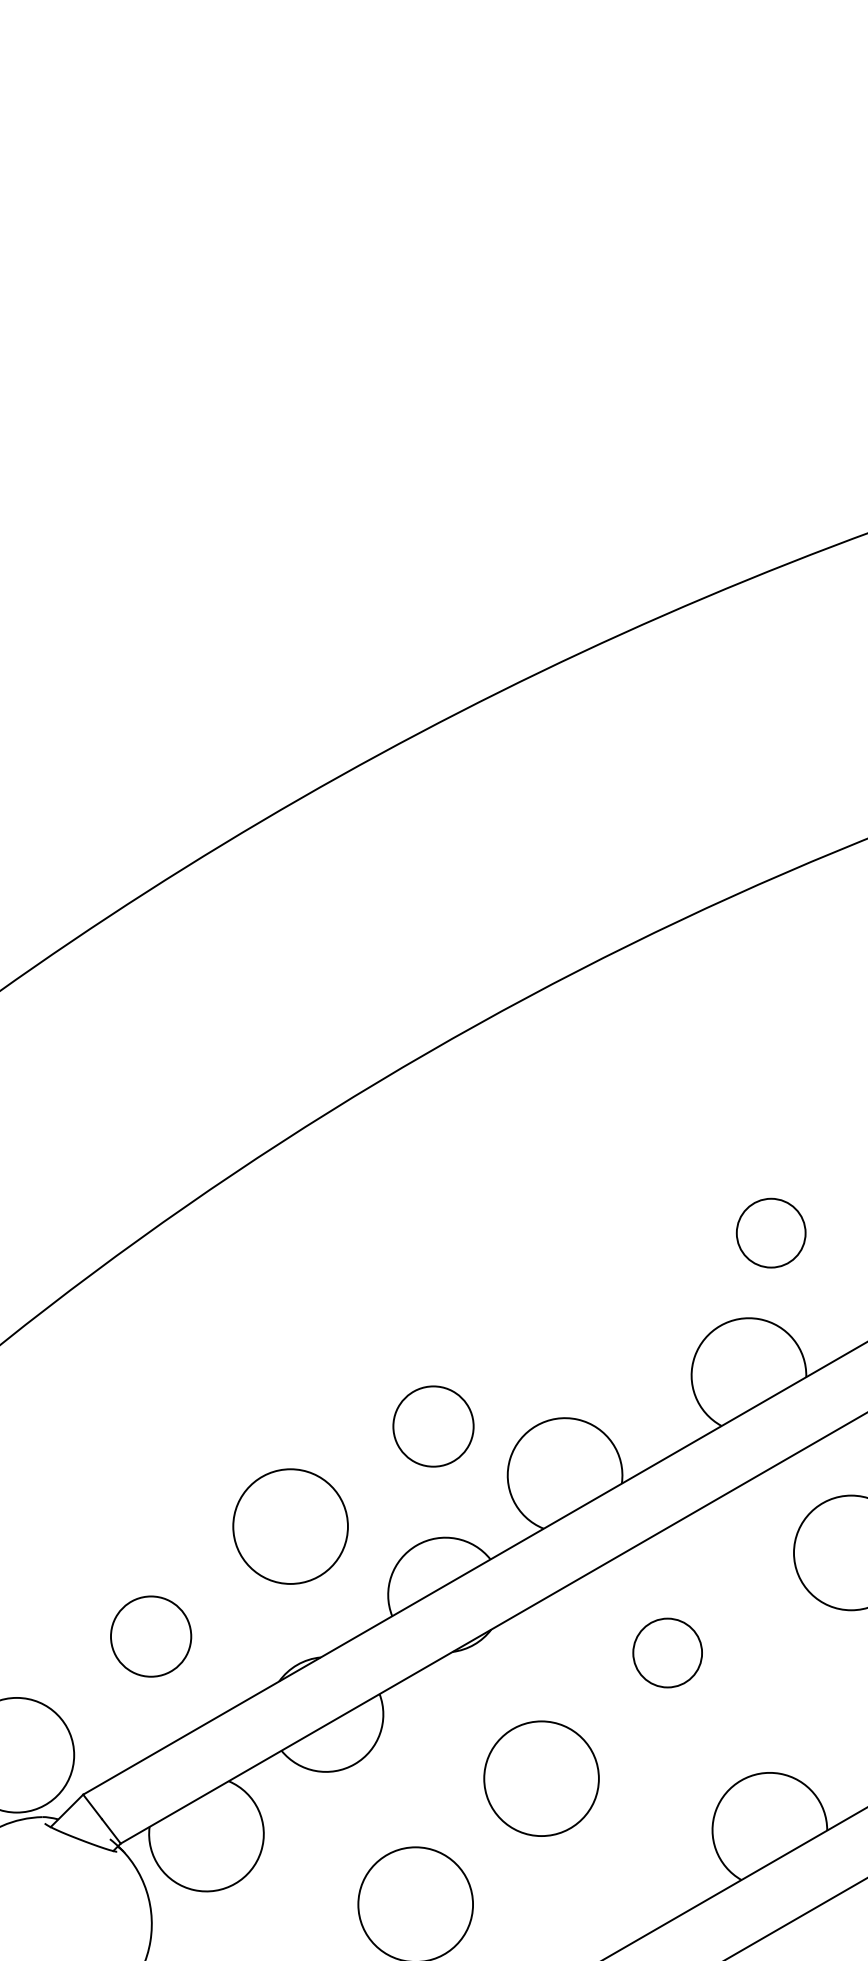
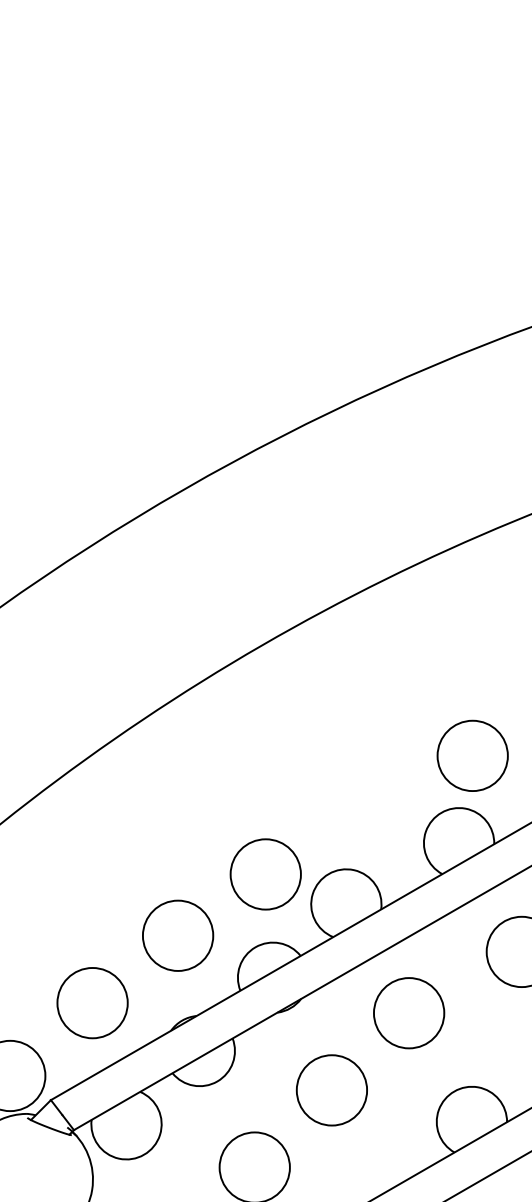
circle: (770, 1232) -> (472, 755), size x1.67
circle: (433, 1426) -> (265, 874), size x1.43
circle: (151, 1637) -> (92, 1003), size x1.43
circle: (668, 1653) -> (409, 1013), size x1.67

